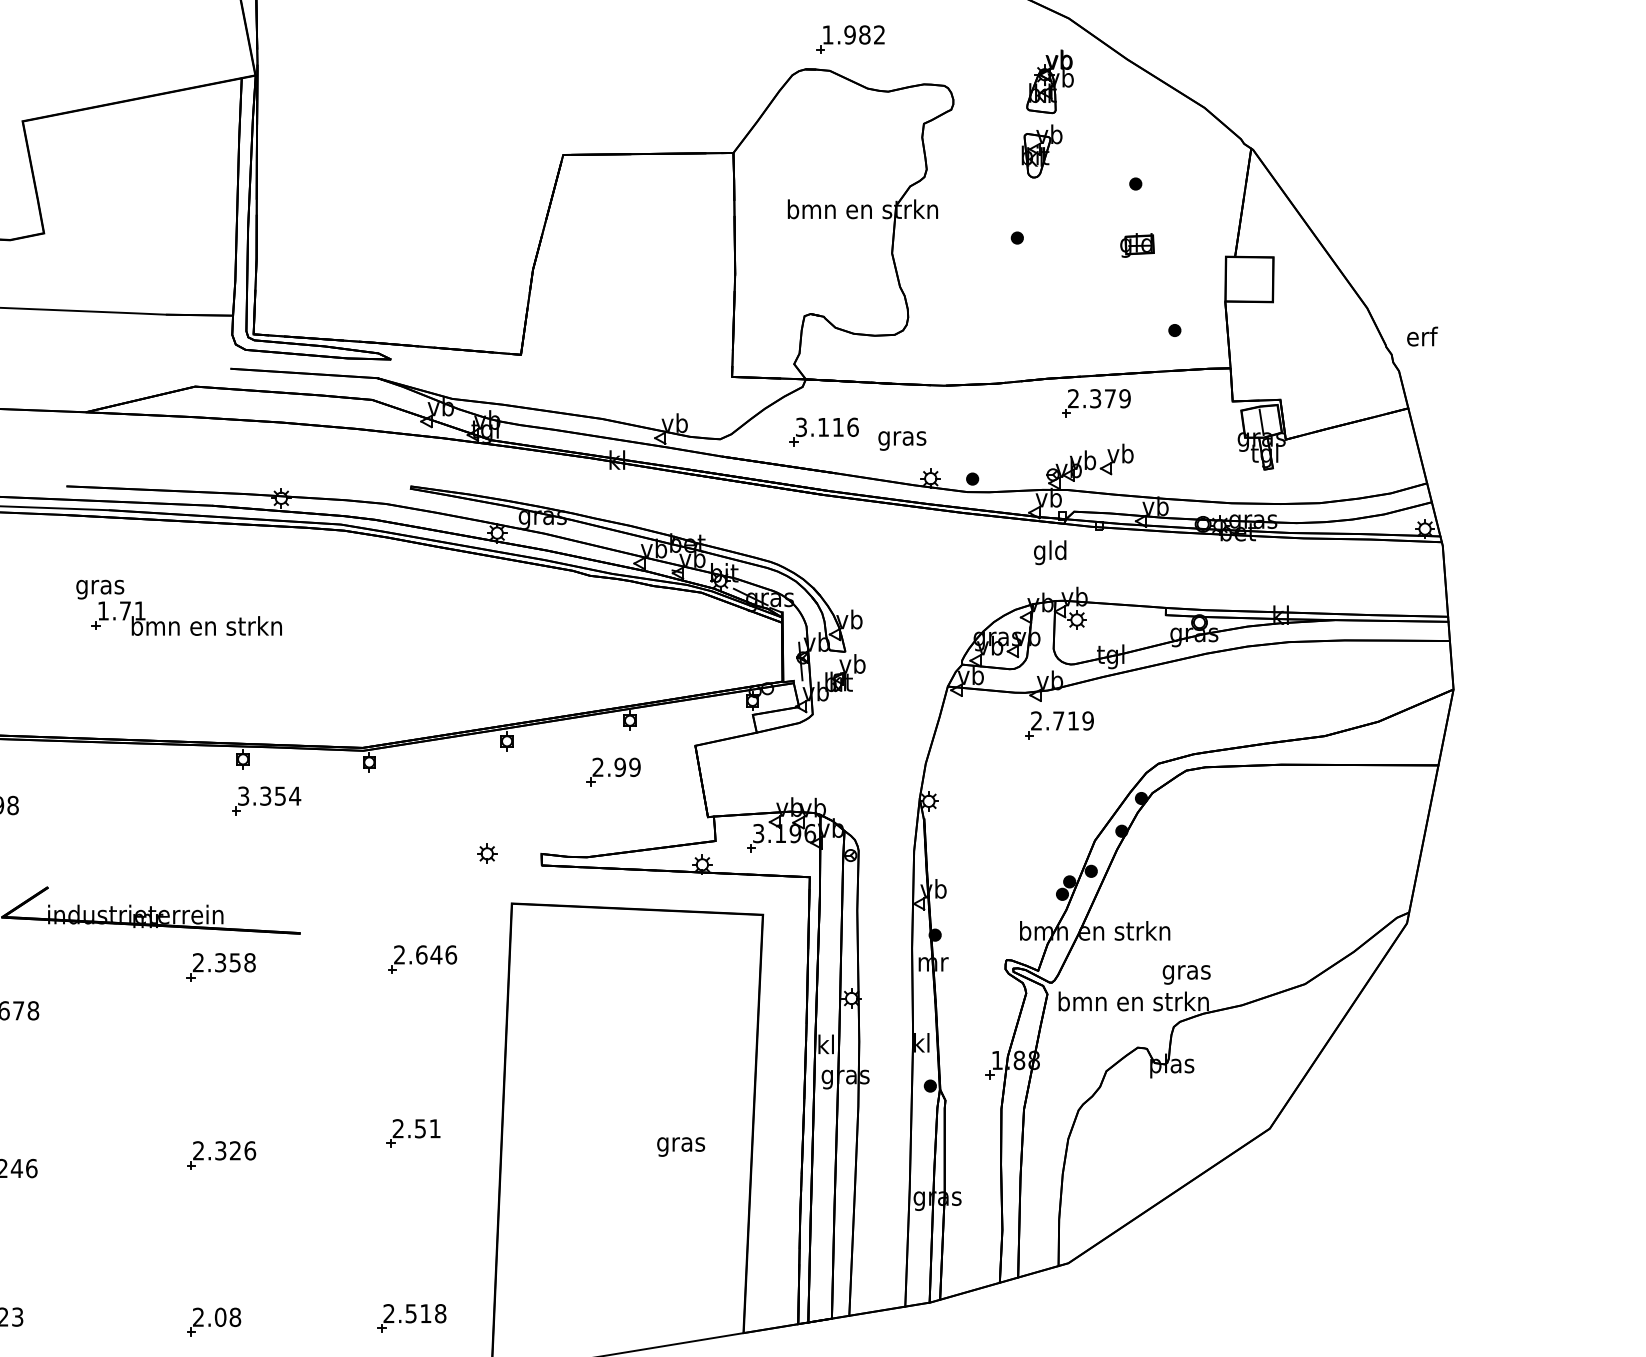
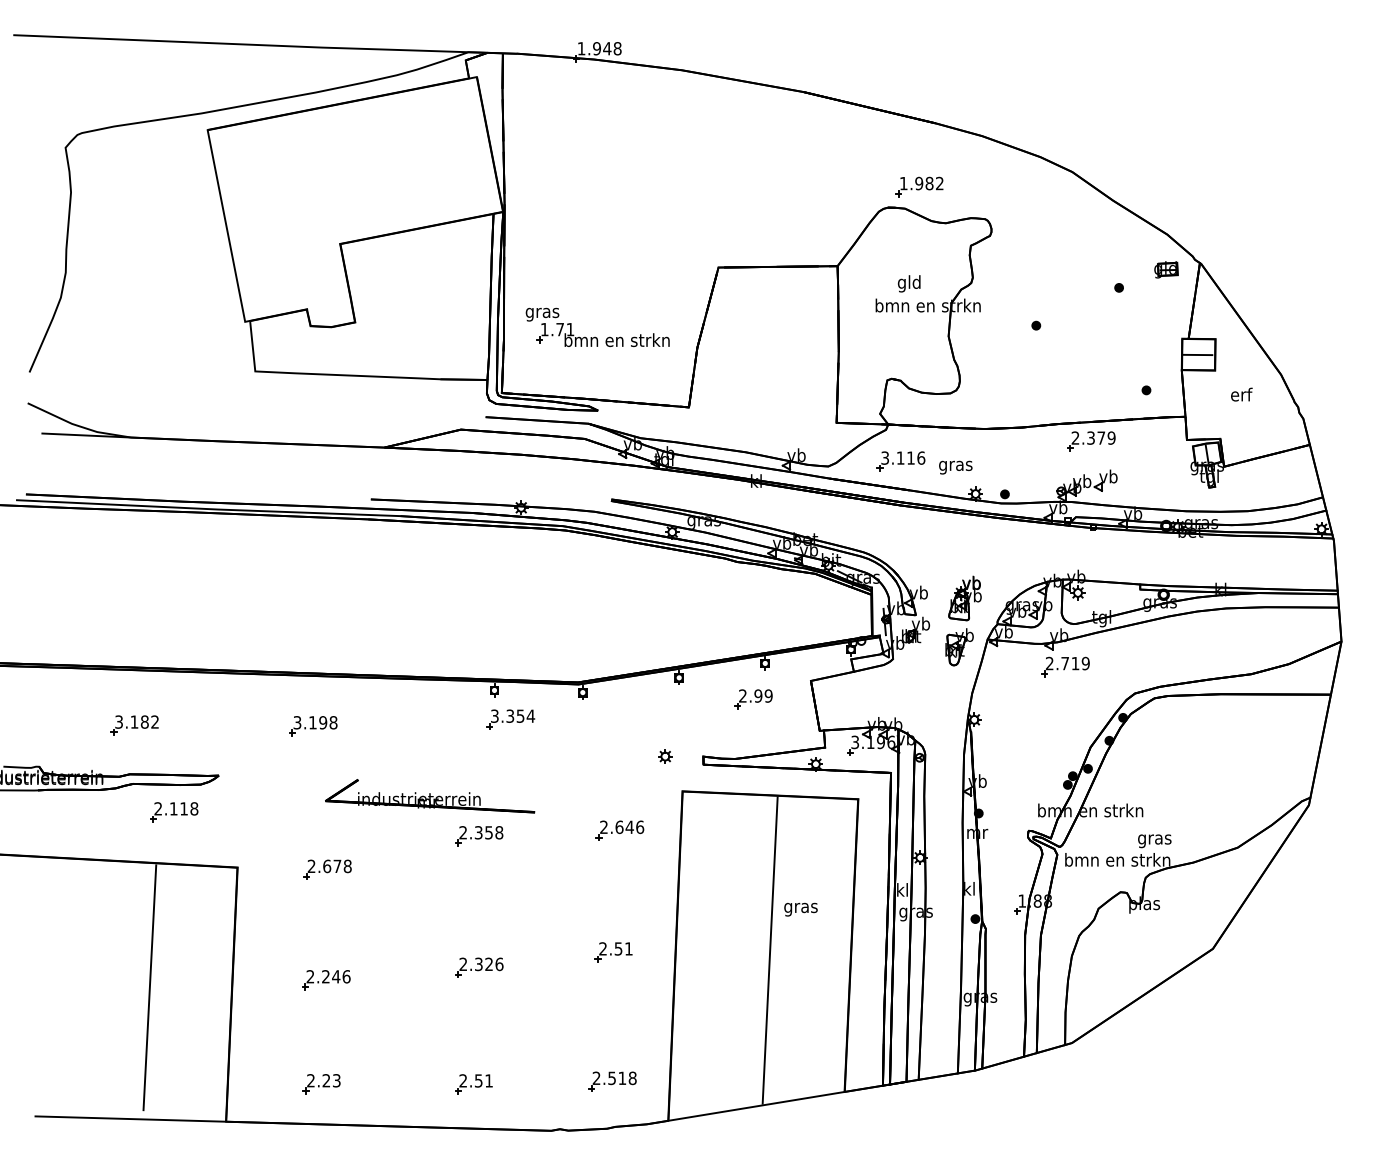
part: (1047, 113) -> (963, 620), moved
part: (1137, 244) -> (1166, 269), moved
line: (1247, 279) -> (1197, 354), added
text: (1422, 336) -> (1241, 394), moved
text: (1050, 552) -> (909, 283), moved
part: (175, 620) -> (595, 336), moved
line: (636, 1130) -> (769, 950), added
text: (680, 1146) -> (800, 909), moved
text: (227, 1316) -> (483, 1080), 2.08 -> 2.51

